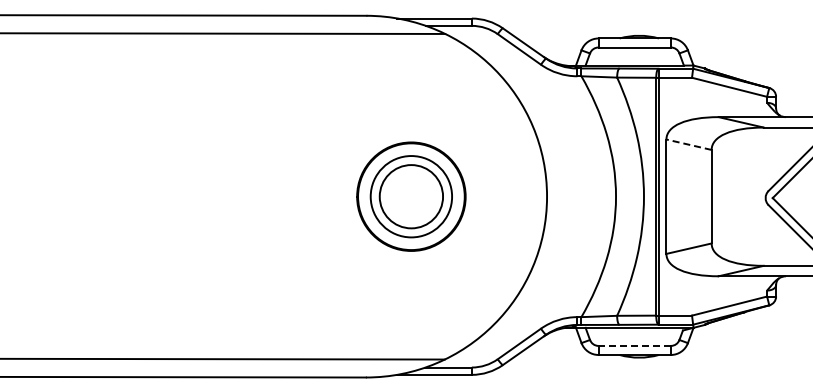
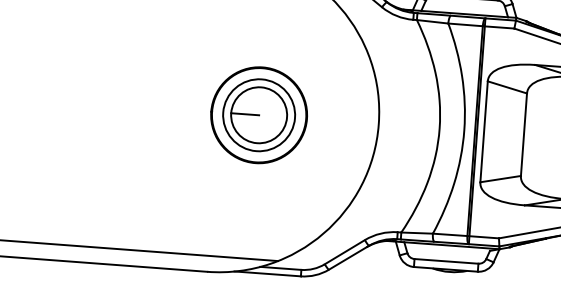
line: (688, 144) -> (506, 87), dashed -> solid
line: (395, 196) -> (245, 114), added
line: (634, 345) -> (446, 260), dashed -> solid

